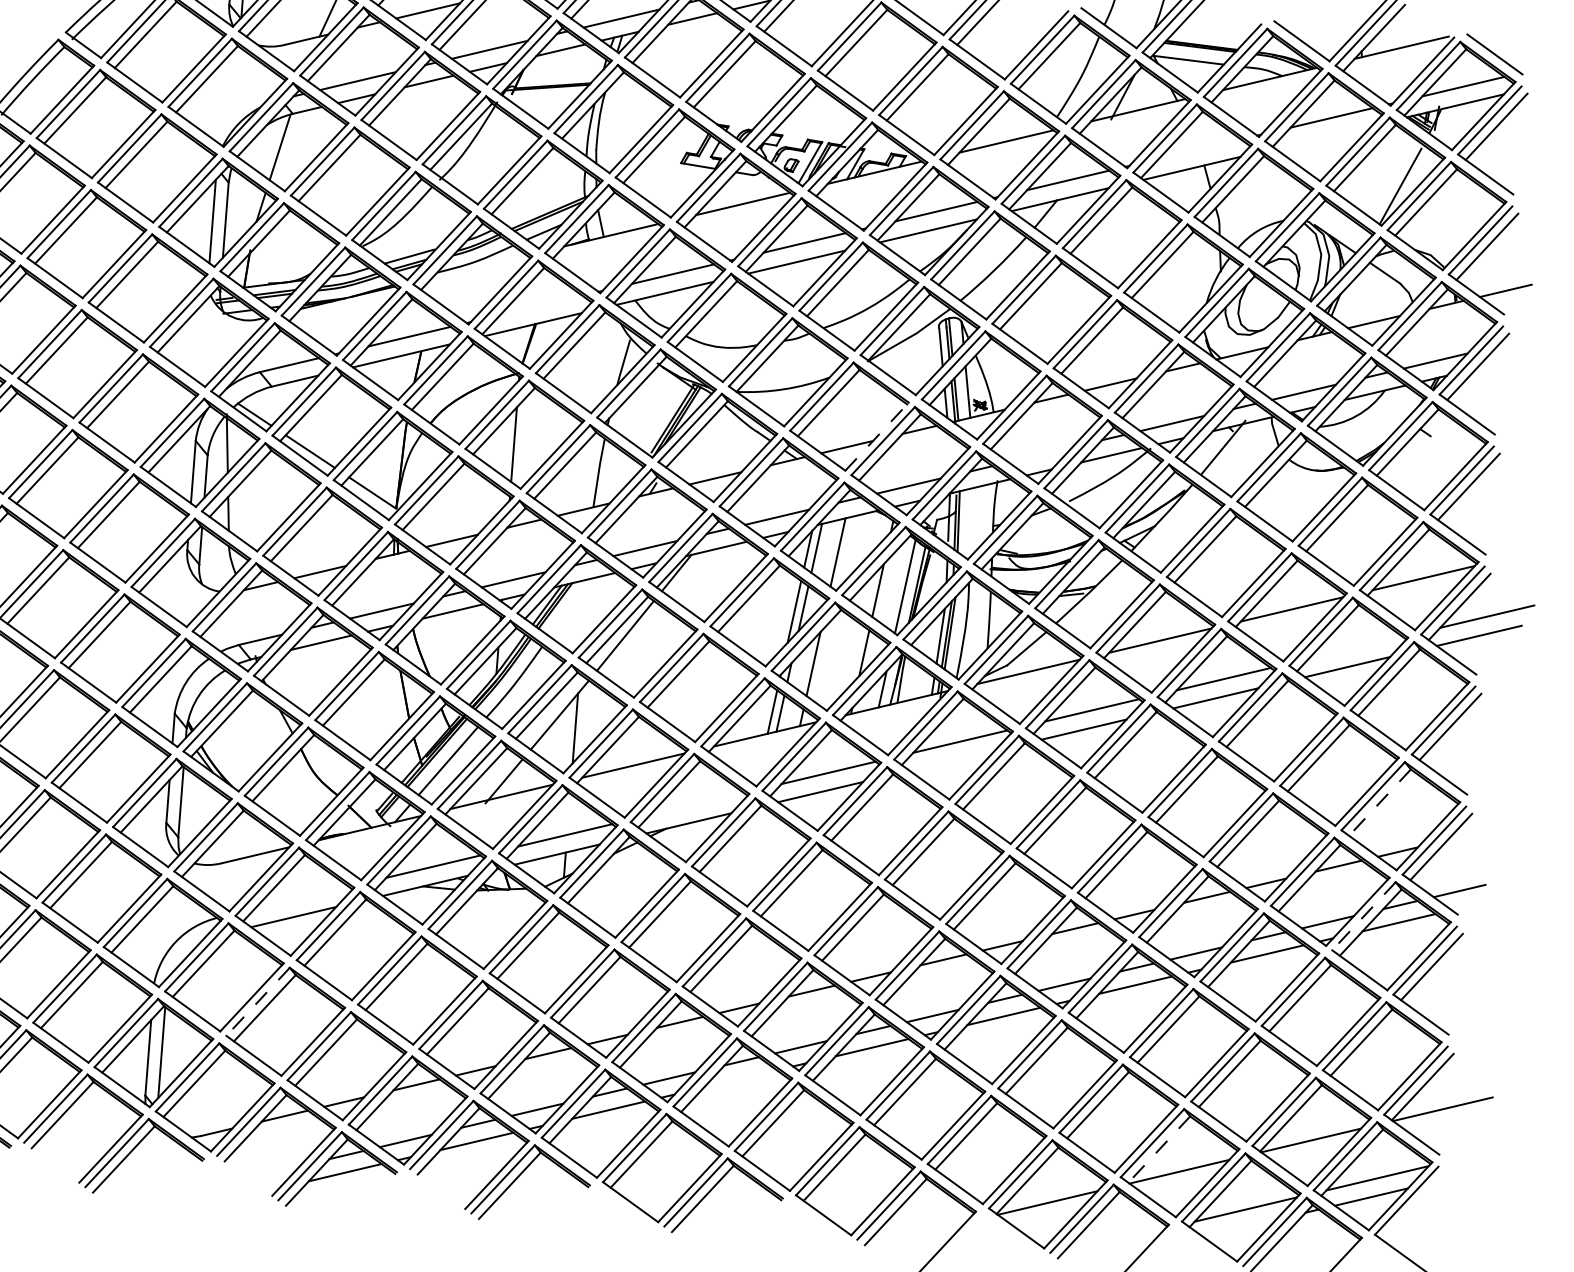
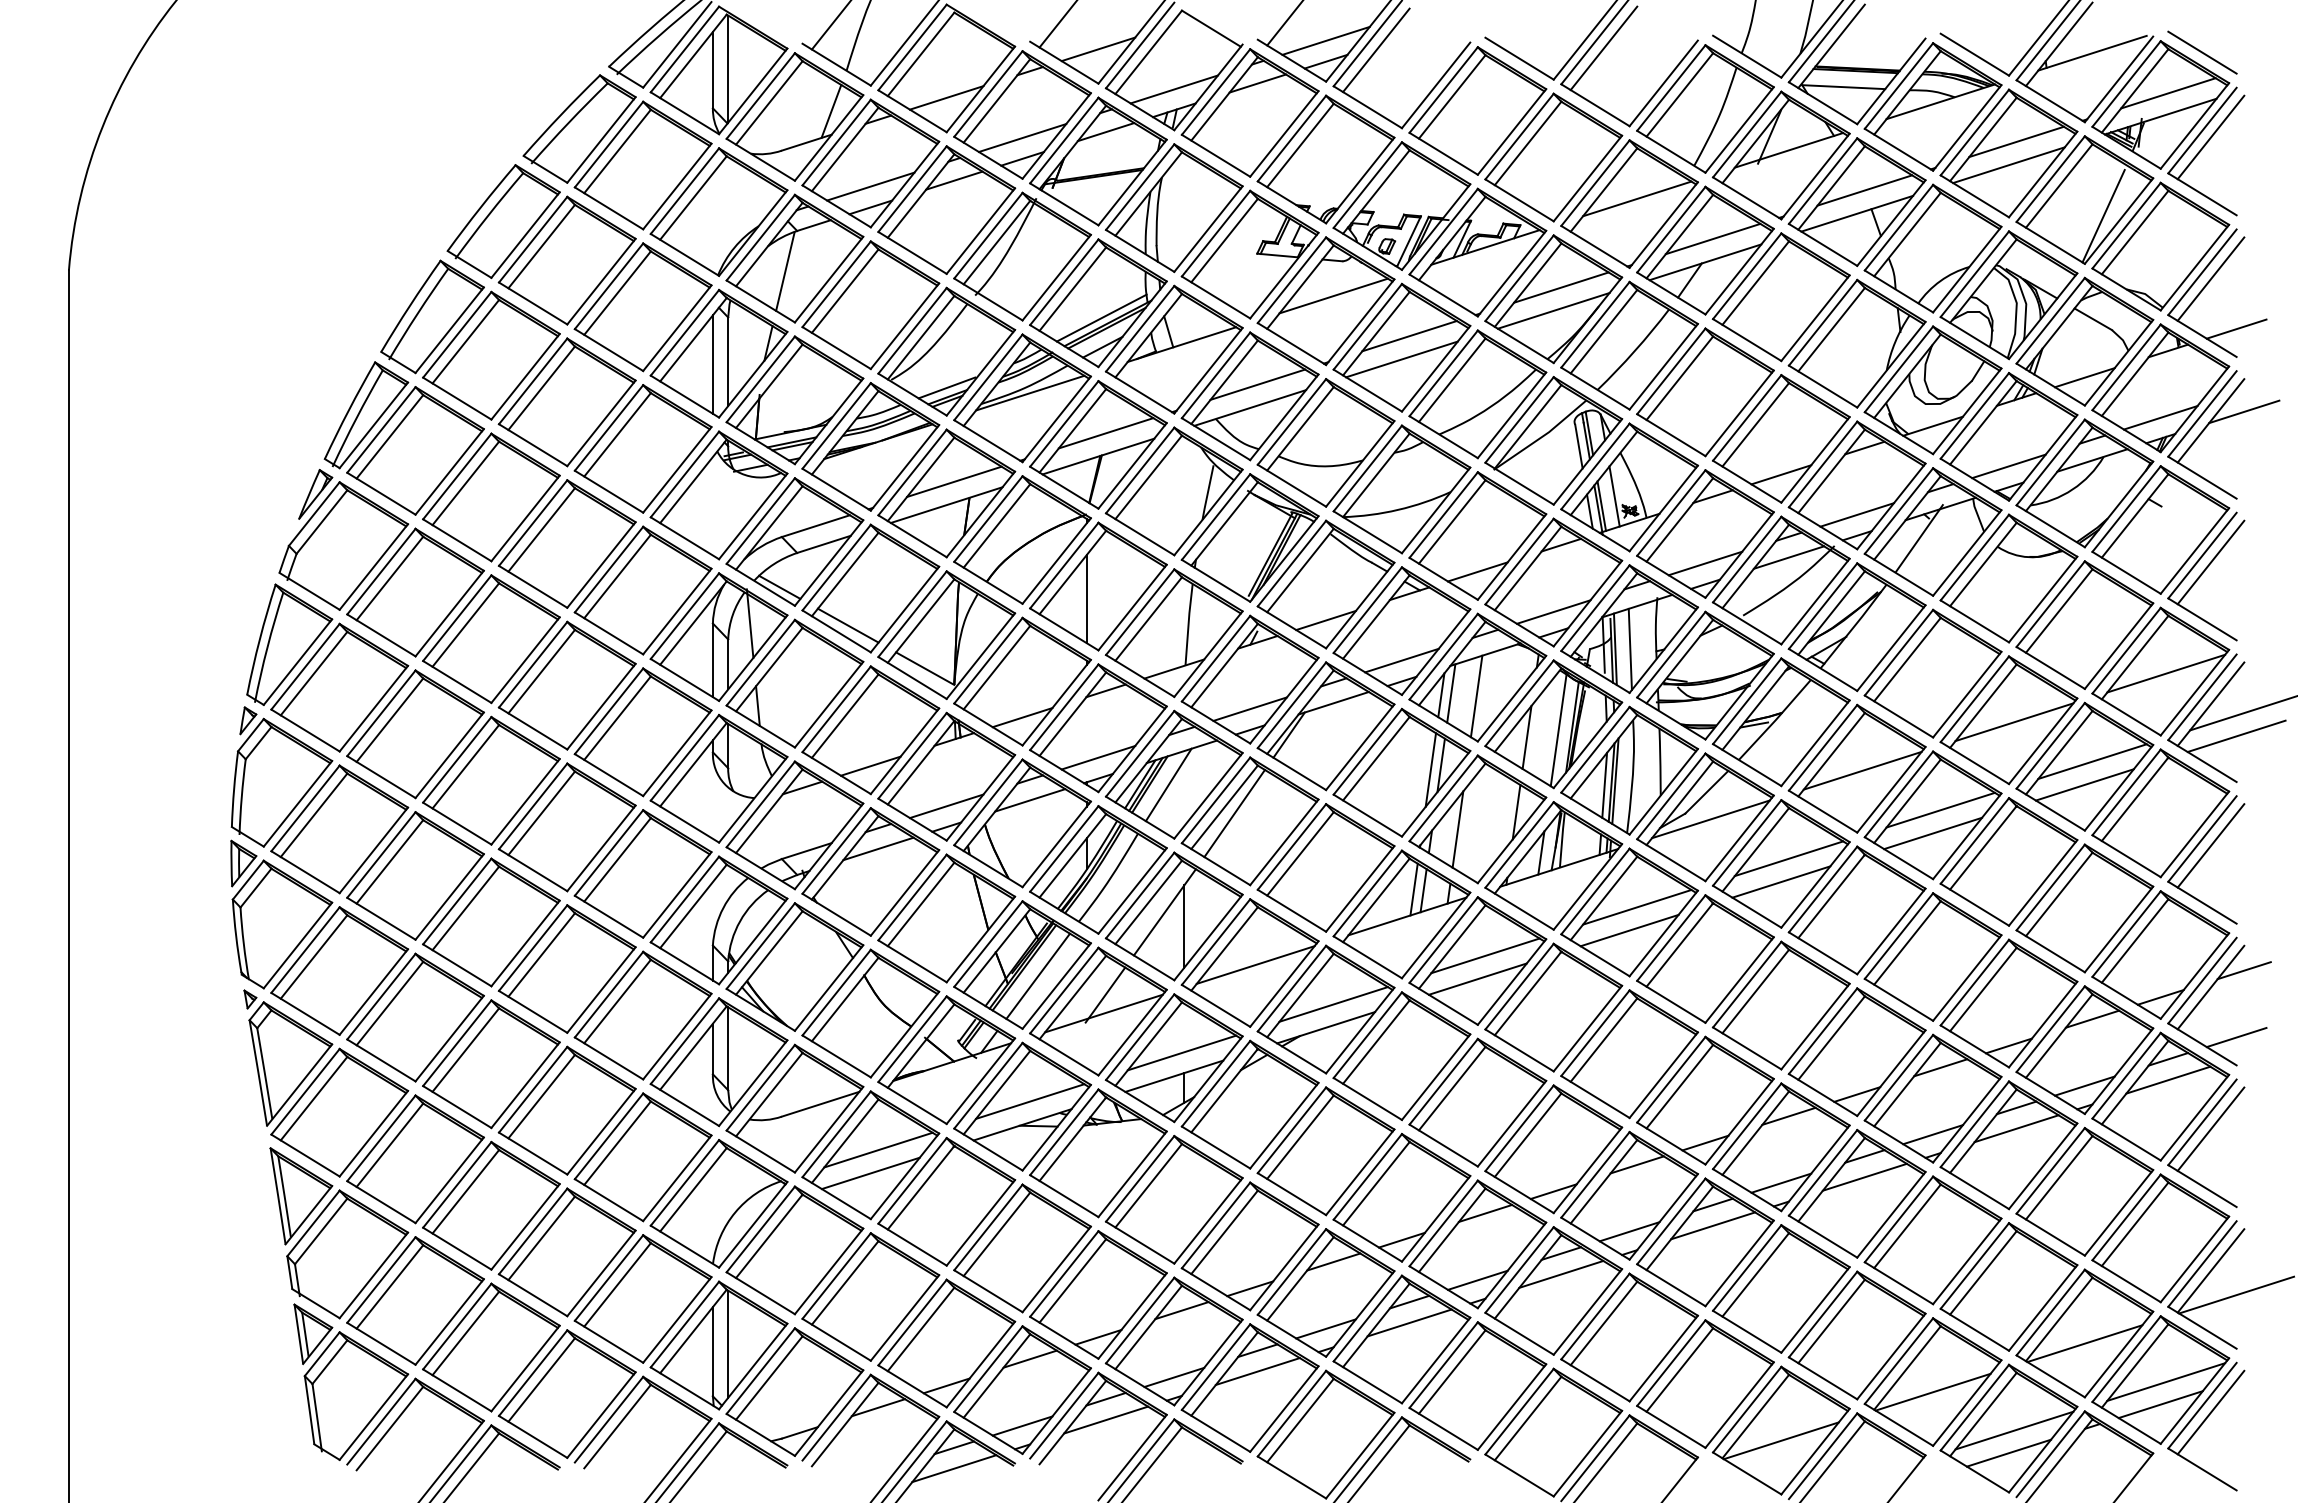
line: (1323, 137) -> (2008, 165), added
line: (1199, 149) -> (1864, 190), added
line: (544, 207) -> (1101, 317), added
line: (479, 265) -> (1030, 392), added
line: (540, 305) -> (1105, 433), added
line: (1507, 361) -> (2244, 411), added
line: (876, 437) -> (1511, 557), dashed -> solid
line: (1040, 454) -> (1705, 563), added
line: (970, 522) -> (1629, 649), added
line: (571, 607) -> (1168, 784), added
line: (1355, 647) -> (2092, 761), added
line: (952, 760) -> (1629, 930), added
line: (1379, 803) -> (2134, 941), dashed -> solid
line: (696, 804) -> (1333, 1004), added
line: (1469, 834) -> (2243, 970), added
line: (301, 897) -> (878, 1149), added
line: (1363, 916) -> (2126, 1075), dashed -> solid
line: (257, 1002) -> (836, 1276), dashed -> solid
line: (740, 1078) -> (1409, 1322), added
line: (1159, 1149) -> (1907, 1368), dashed -> solid
line: (1413, 1206) -> (2210, 1412), added
line: (1239, 1227) -> (2008, 1452), added

